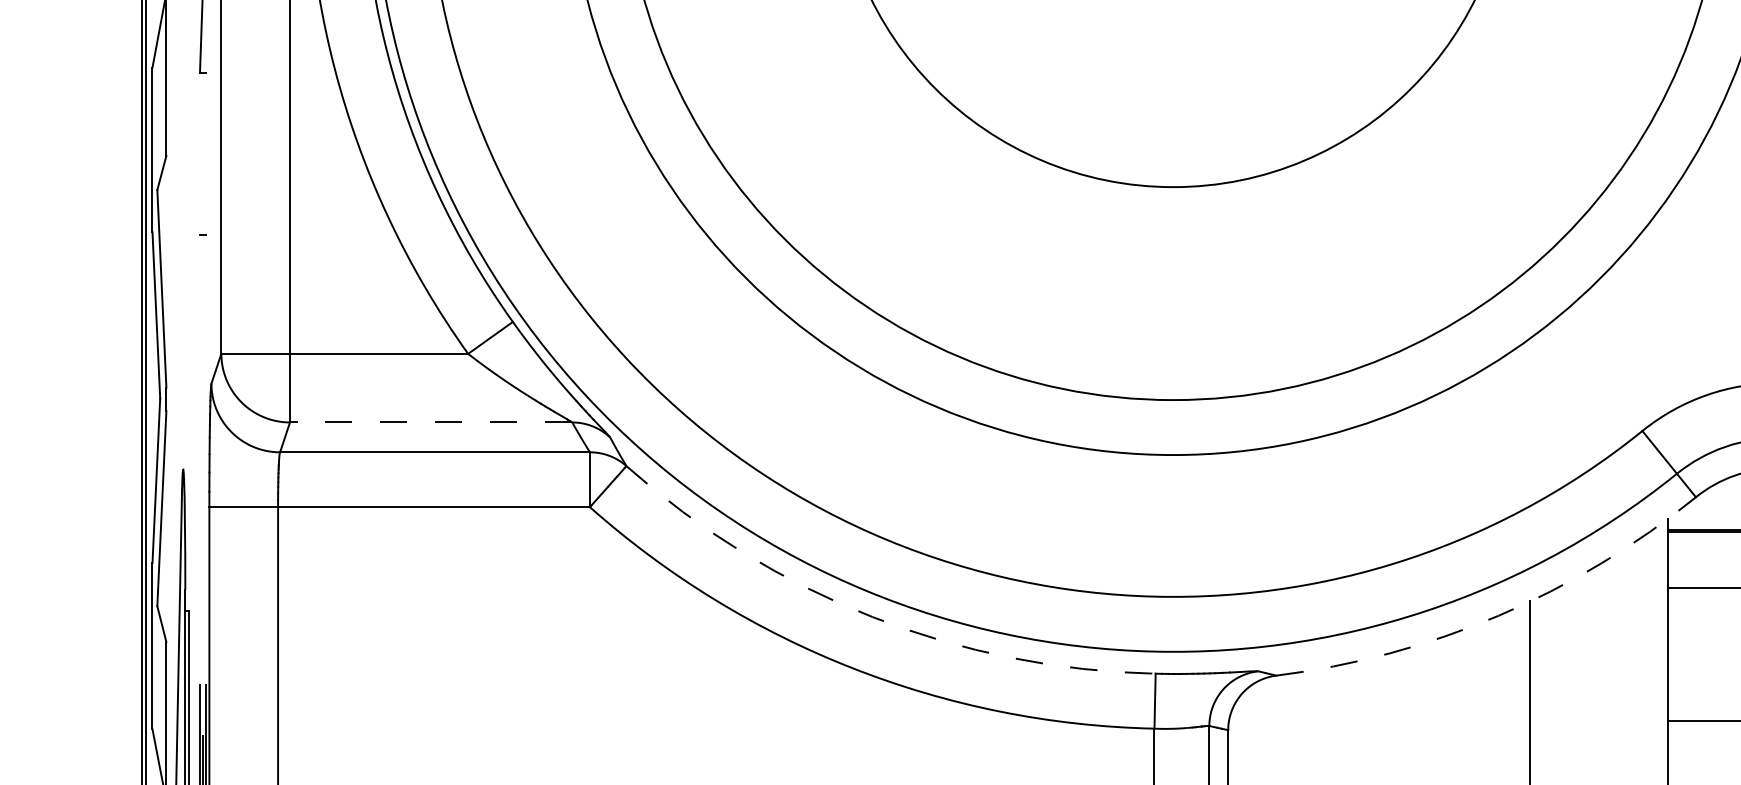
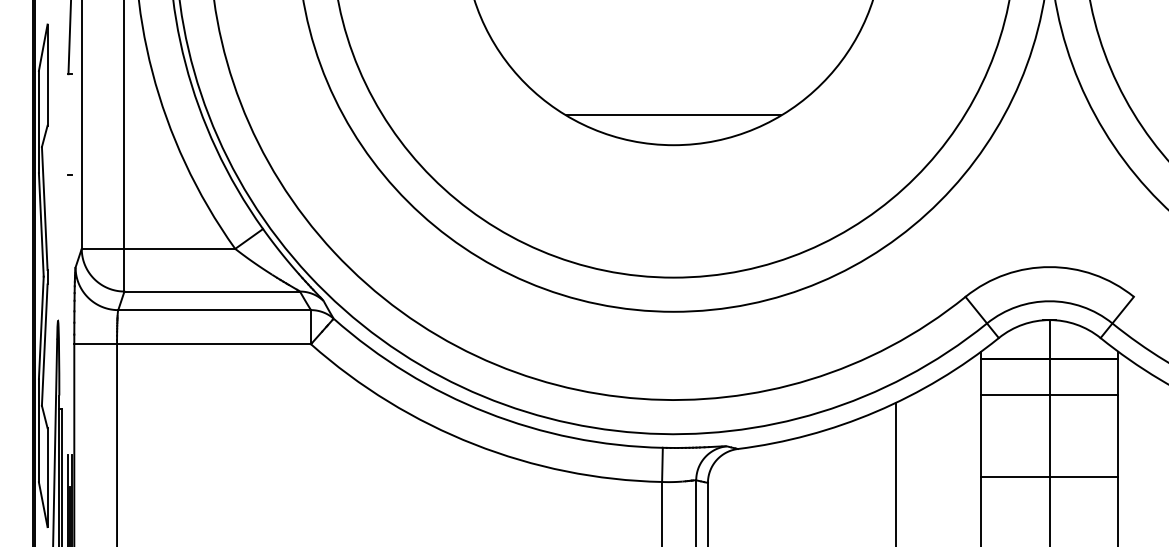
line: (1172, 139) -> (673, 115), added
line: (431, 422) -> (212, 291), dashed -> solid
arc: (1499, 615) -> (876, 411), dashed -> solid
arc: (872, 616) -> (486, 412), dashed -> solid

